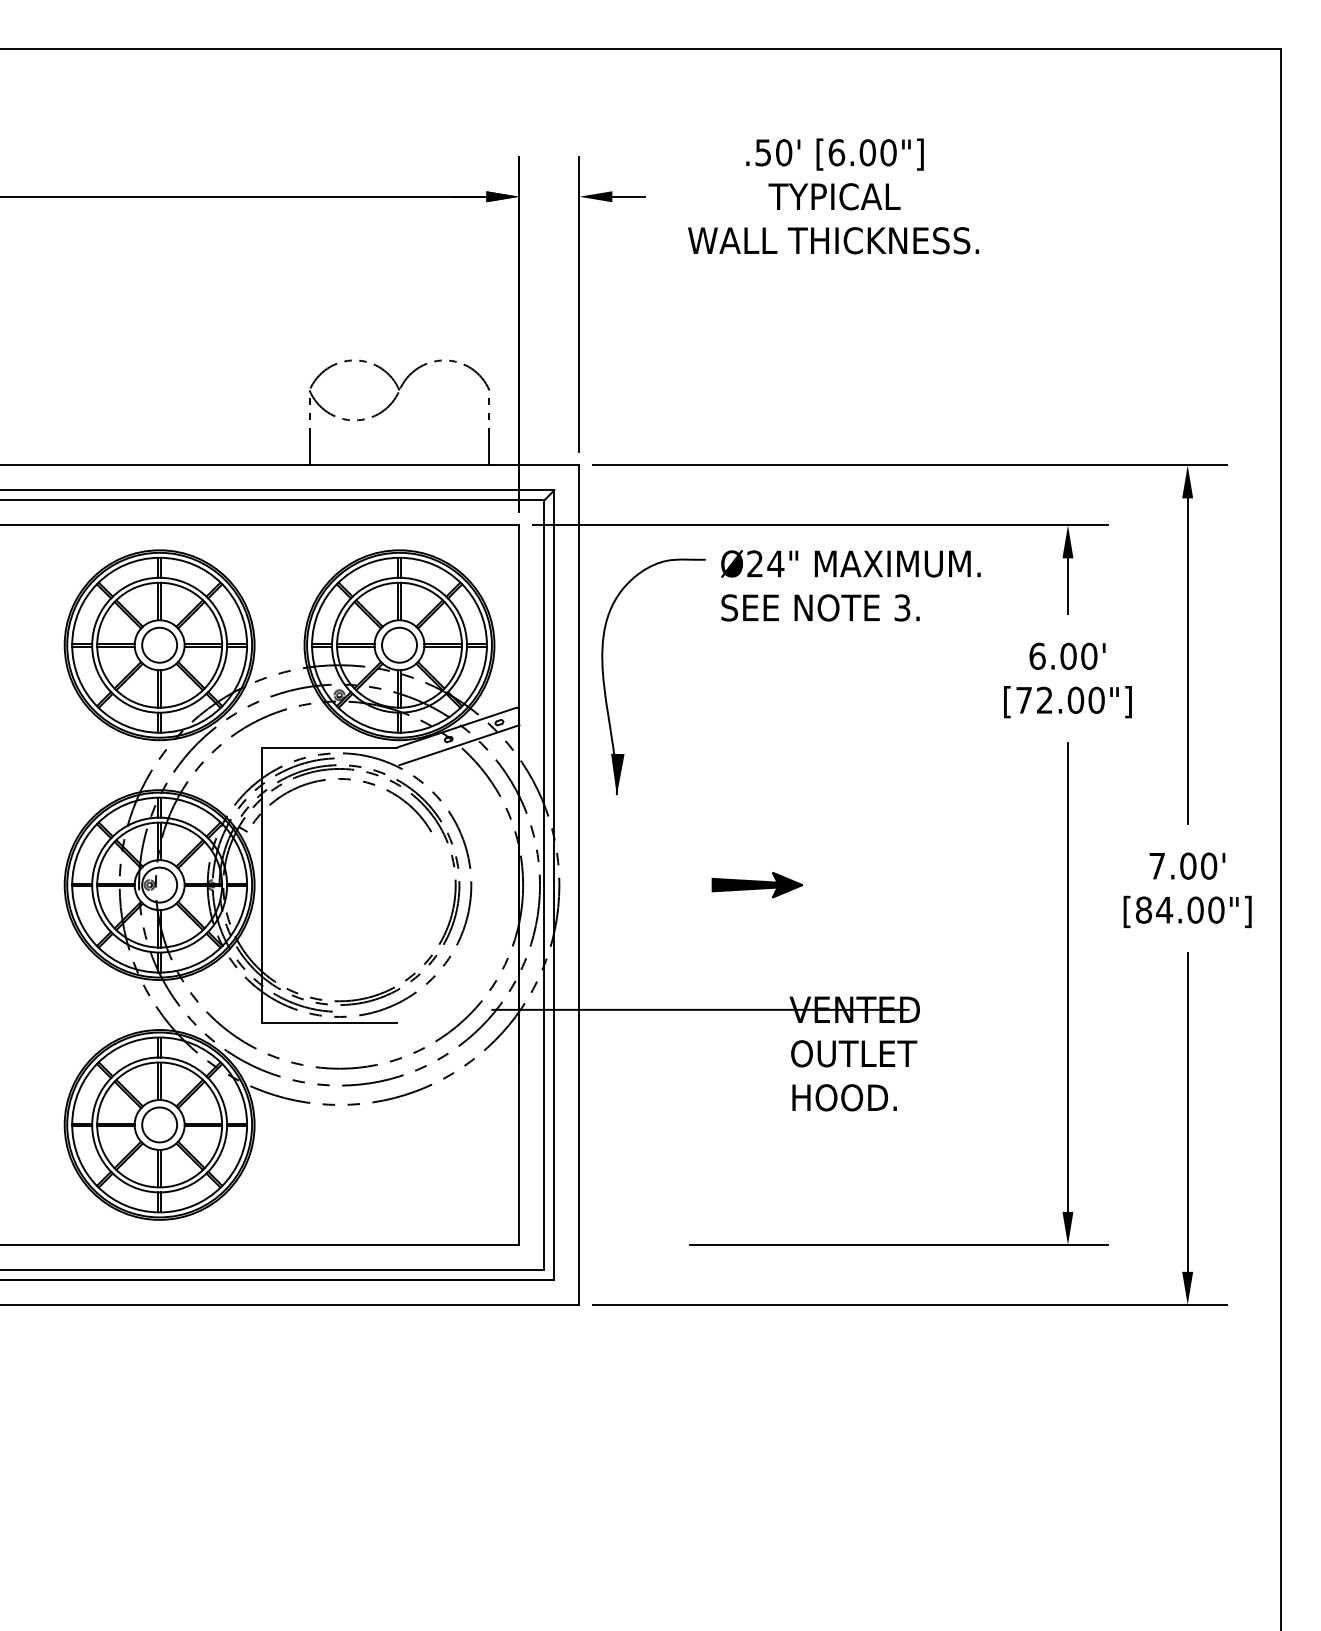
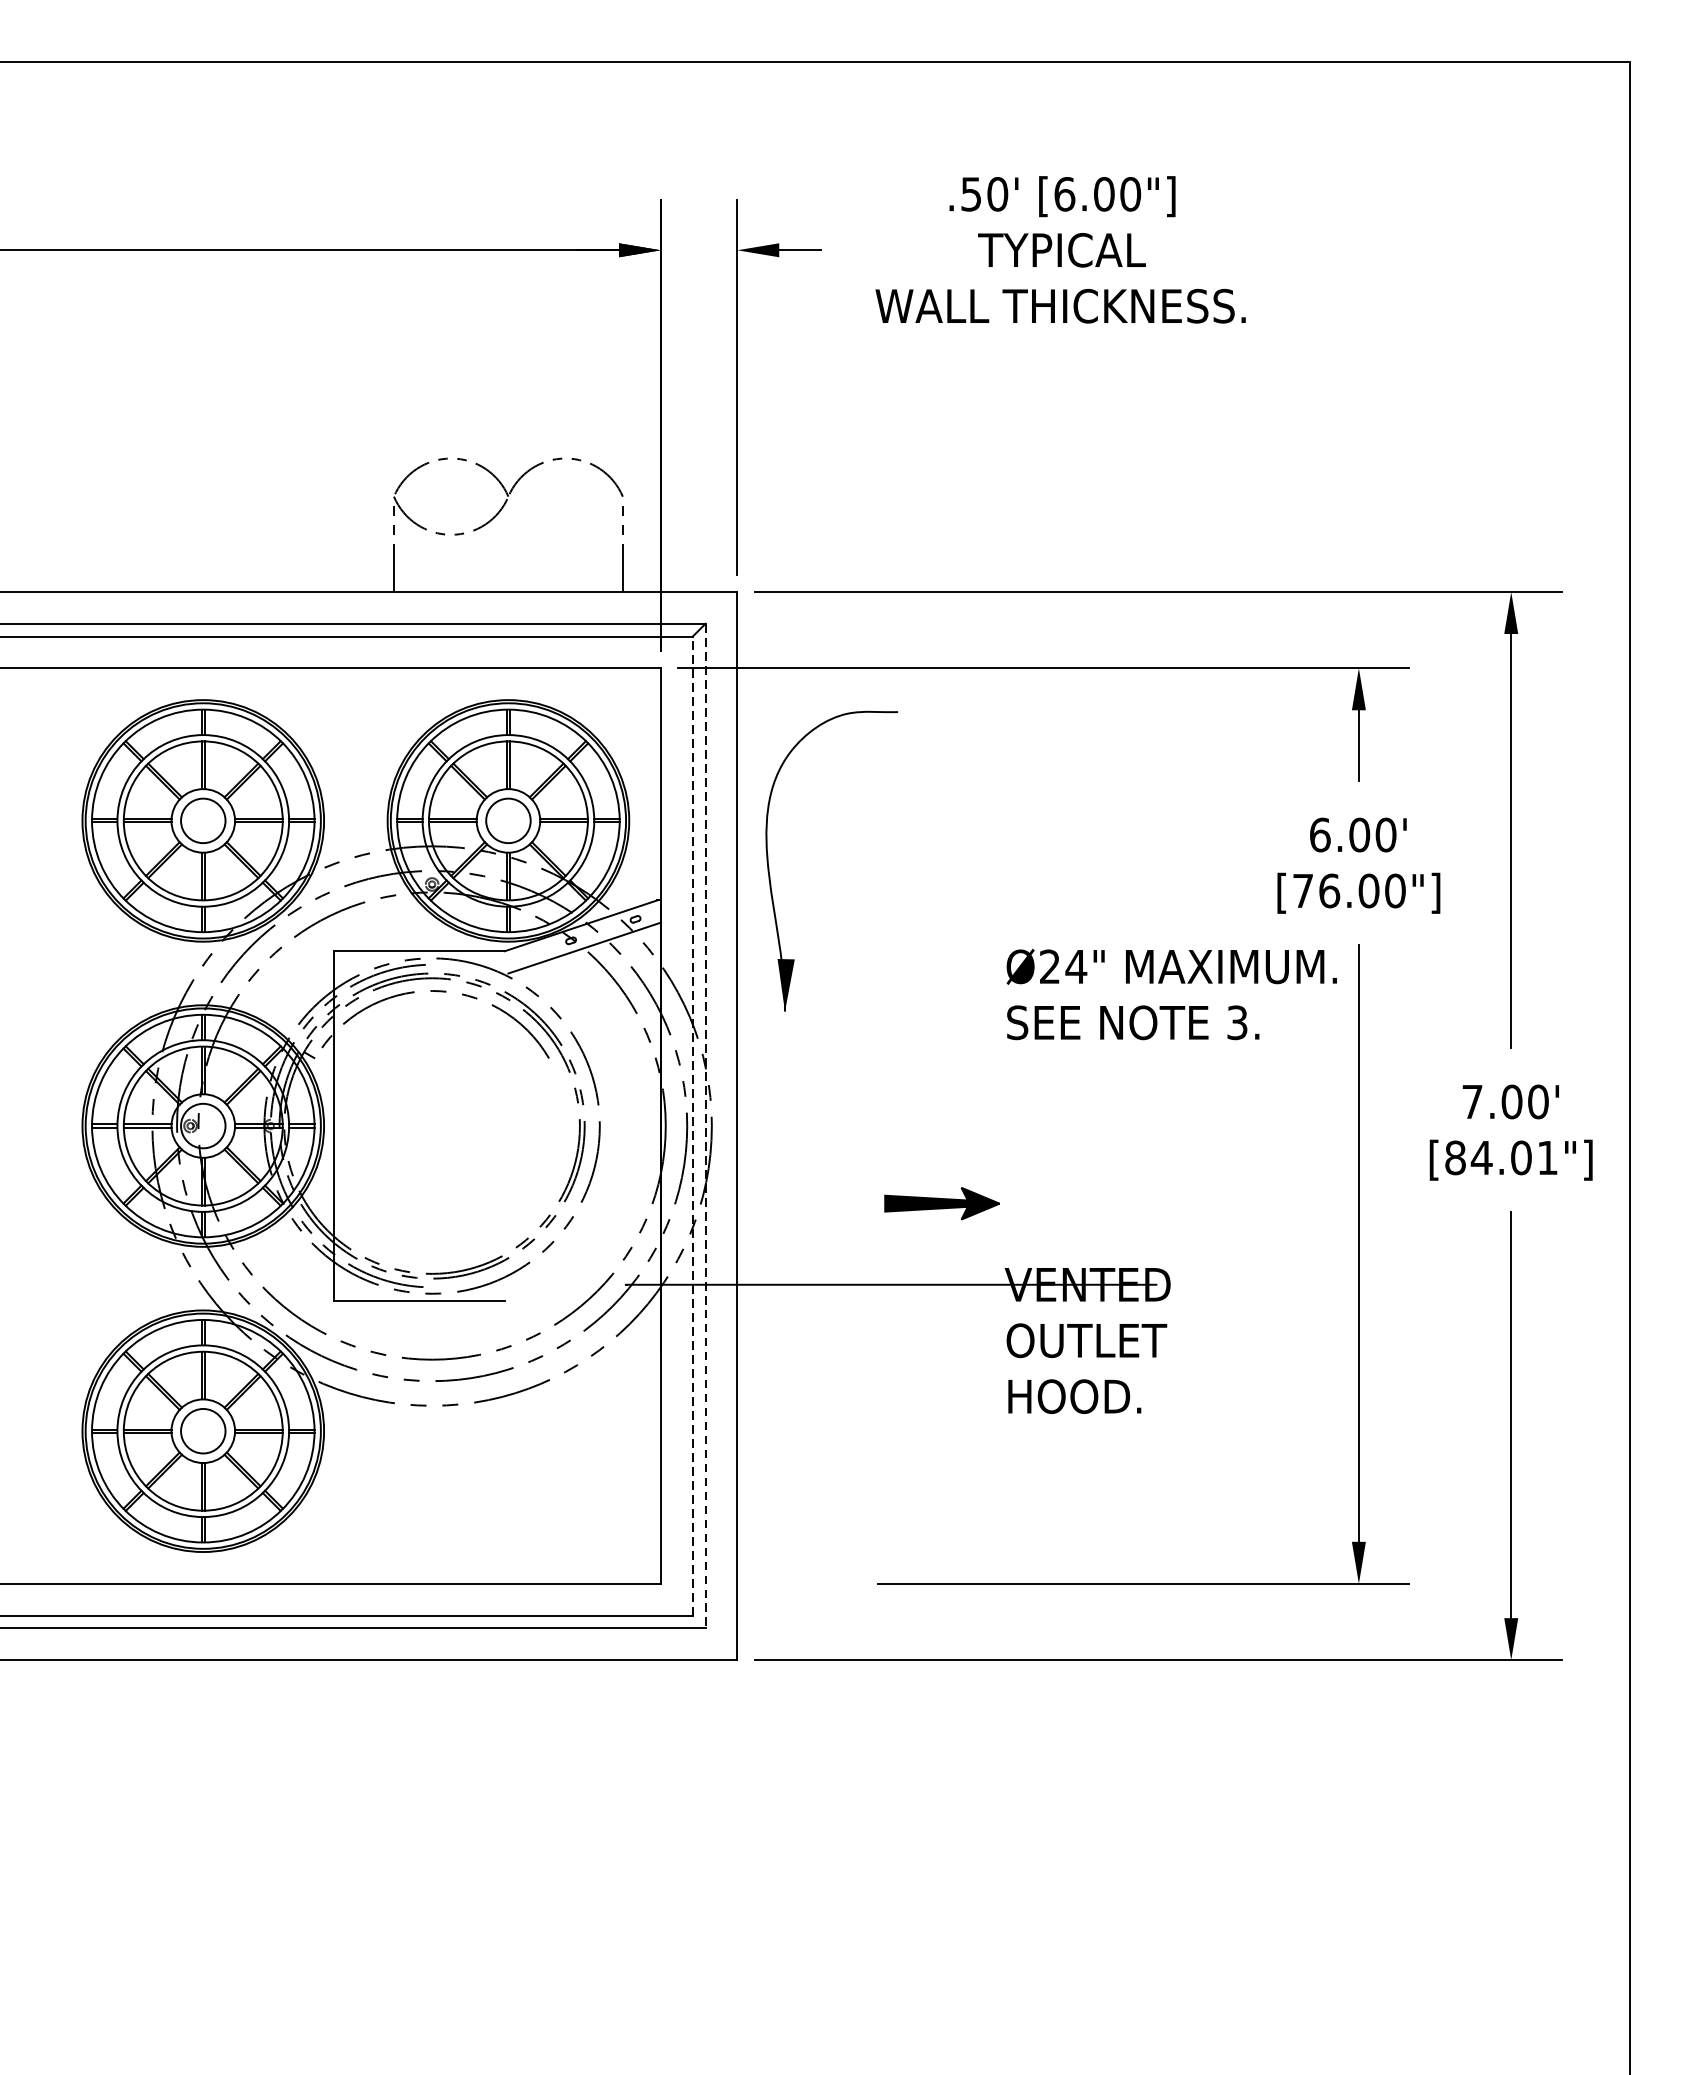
text: (850, 585) -> (1171, 994), moved
text: (1044, 699) -> (1329, 889), [72.00"] -> [76.00"]
line: (544, 885) -> (692, 1126), solid -> dashed
line: (554, 885) -> (705, 1126), solid -> dashed
part: (756, 885) -> (941, 1204), moved
text: (1216, 909) -> (1547, 1157), [84.00"] -> [84.01"]

